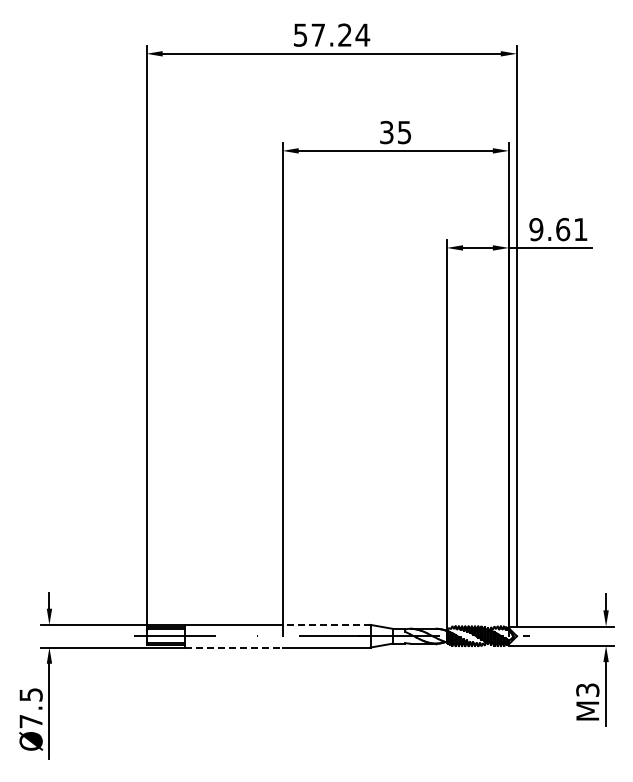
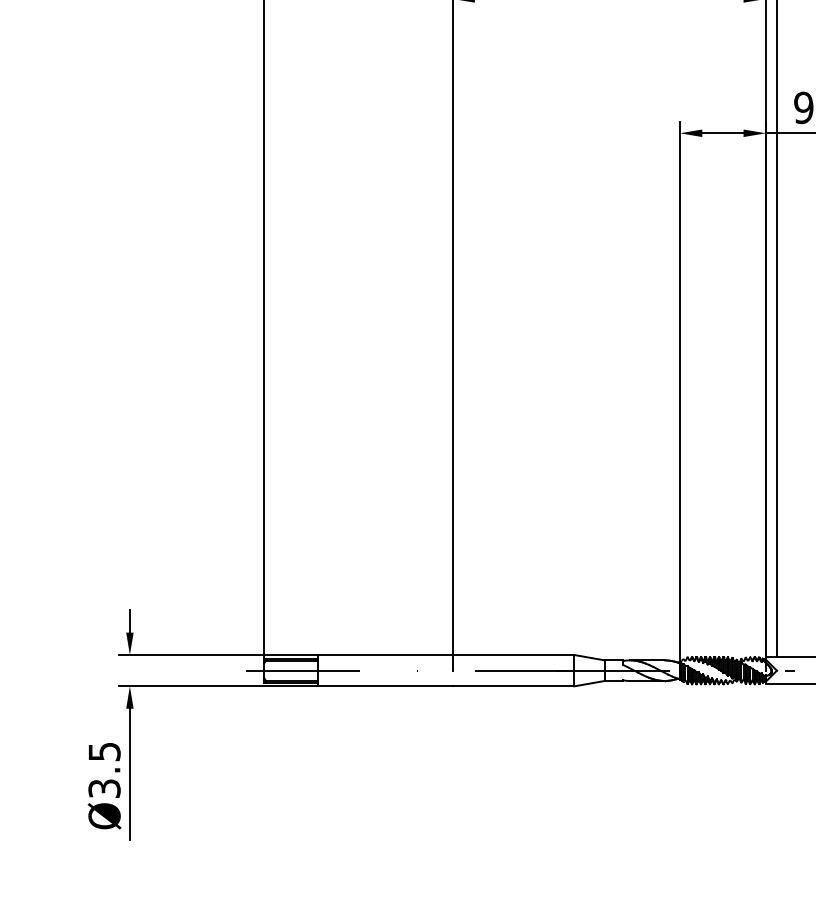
line: (326, 624) -> (513, 654), dashed -> solid
line: (233, 647) -> (384, 686), dashed -> solid
text: (30, 721) -> (103, 788), Ø7.5 -> Ø3.5

